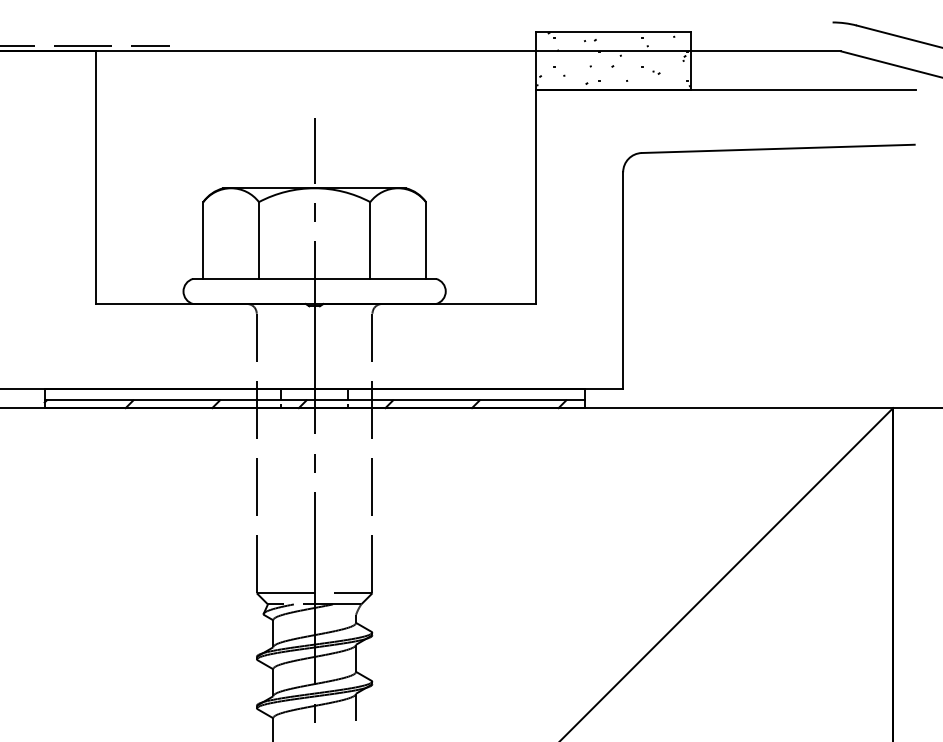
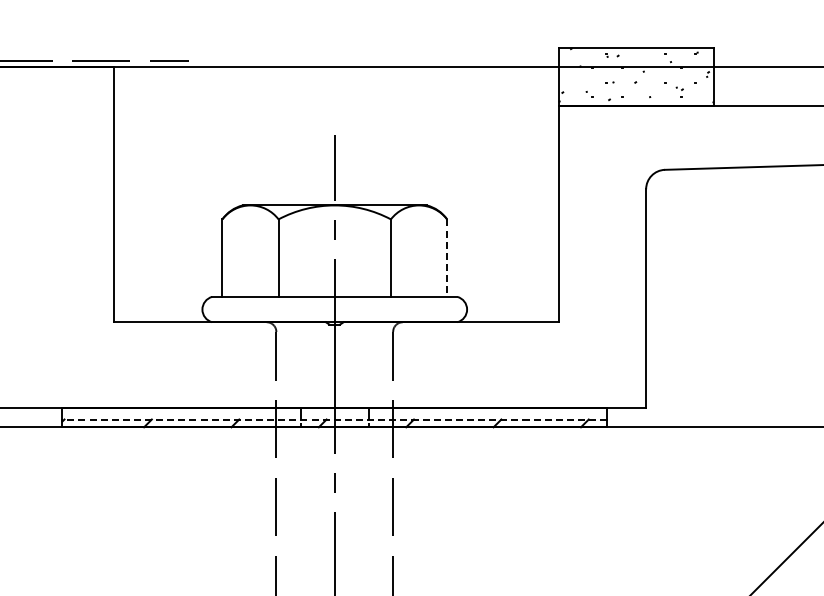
line: (425, 241) -> (446, 259), solid -> dashed
line: (314, 400) -> (334, 419), solid -> dashed

